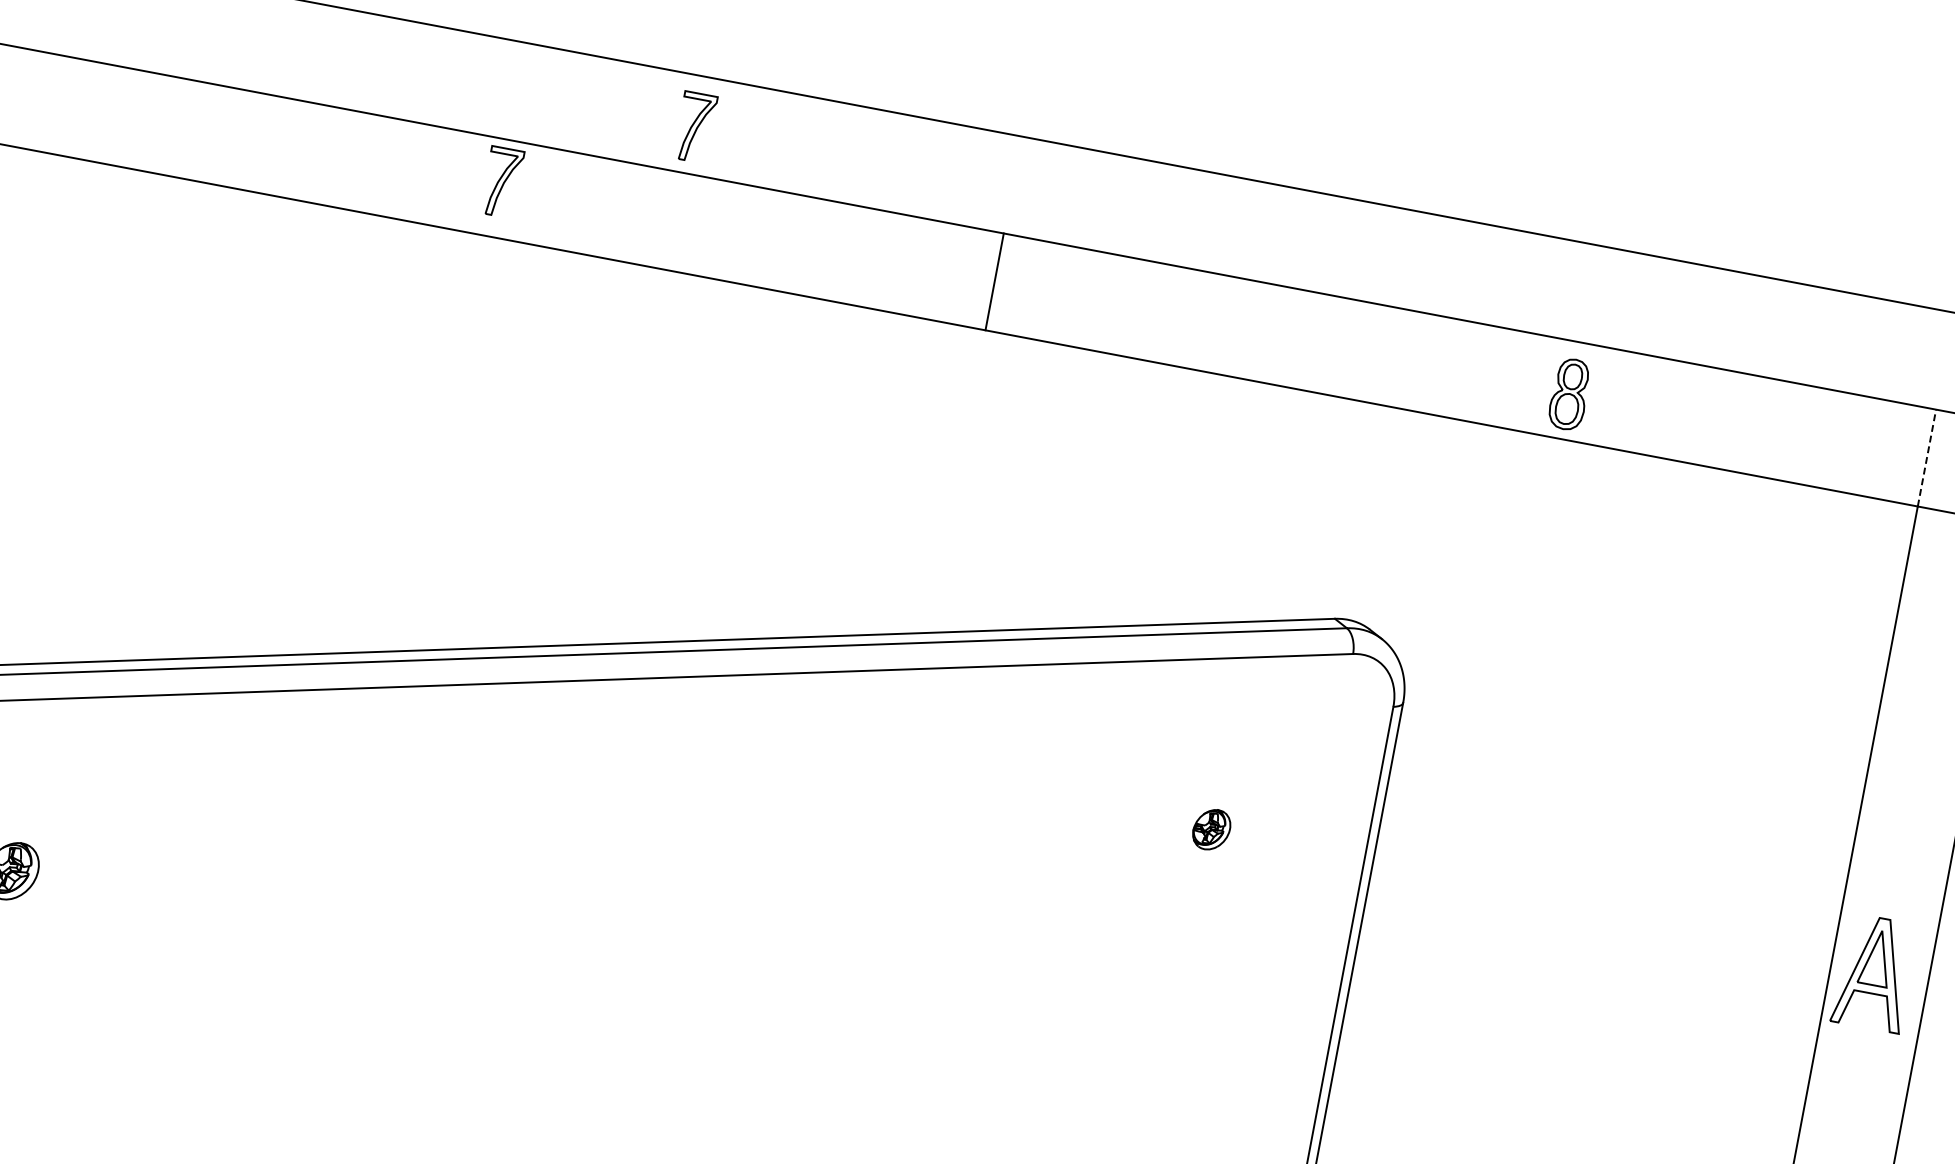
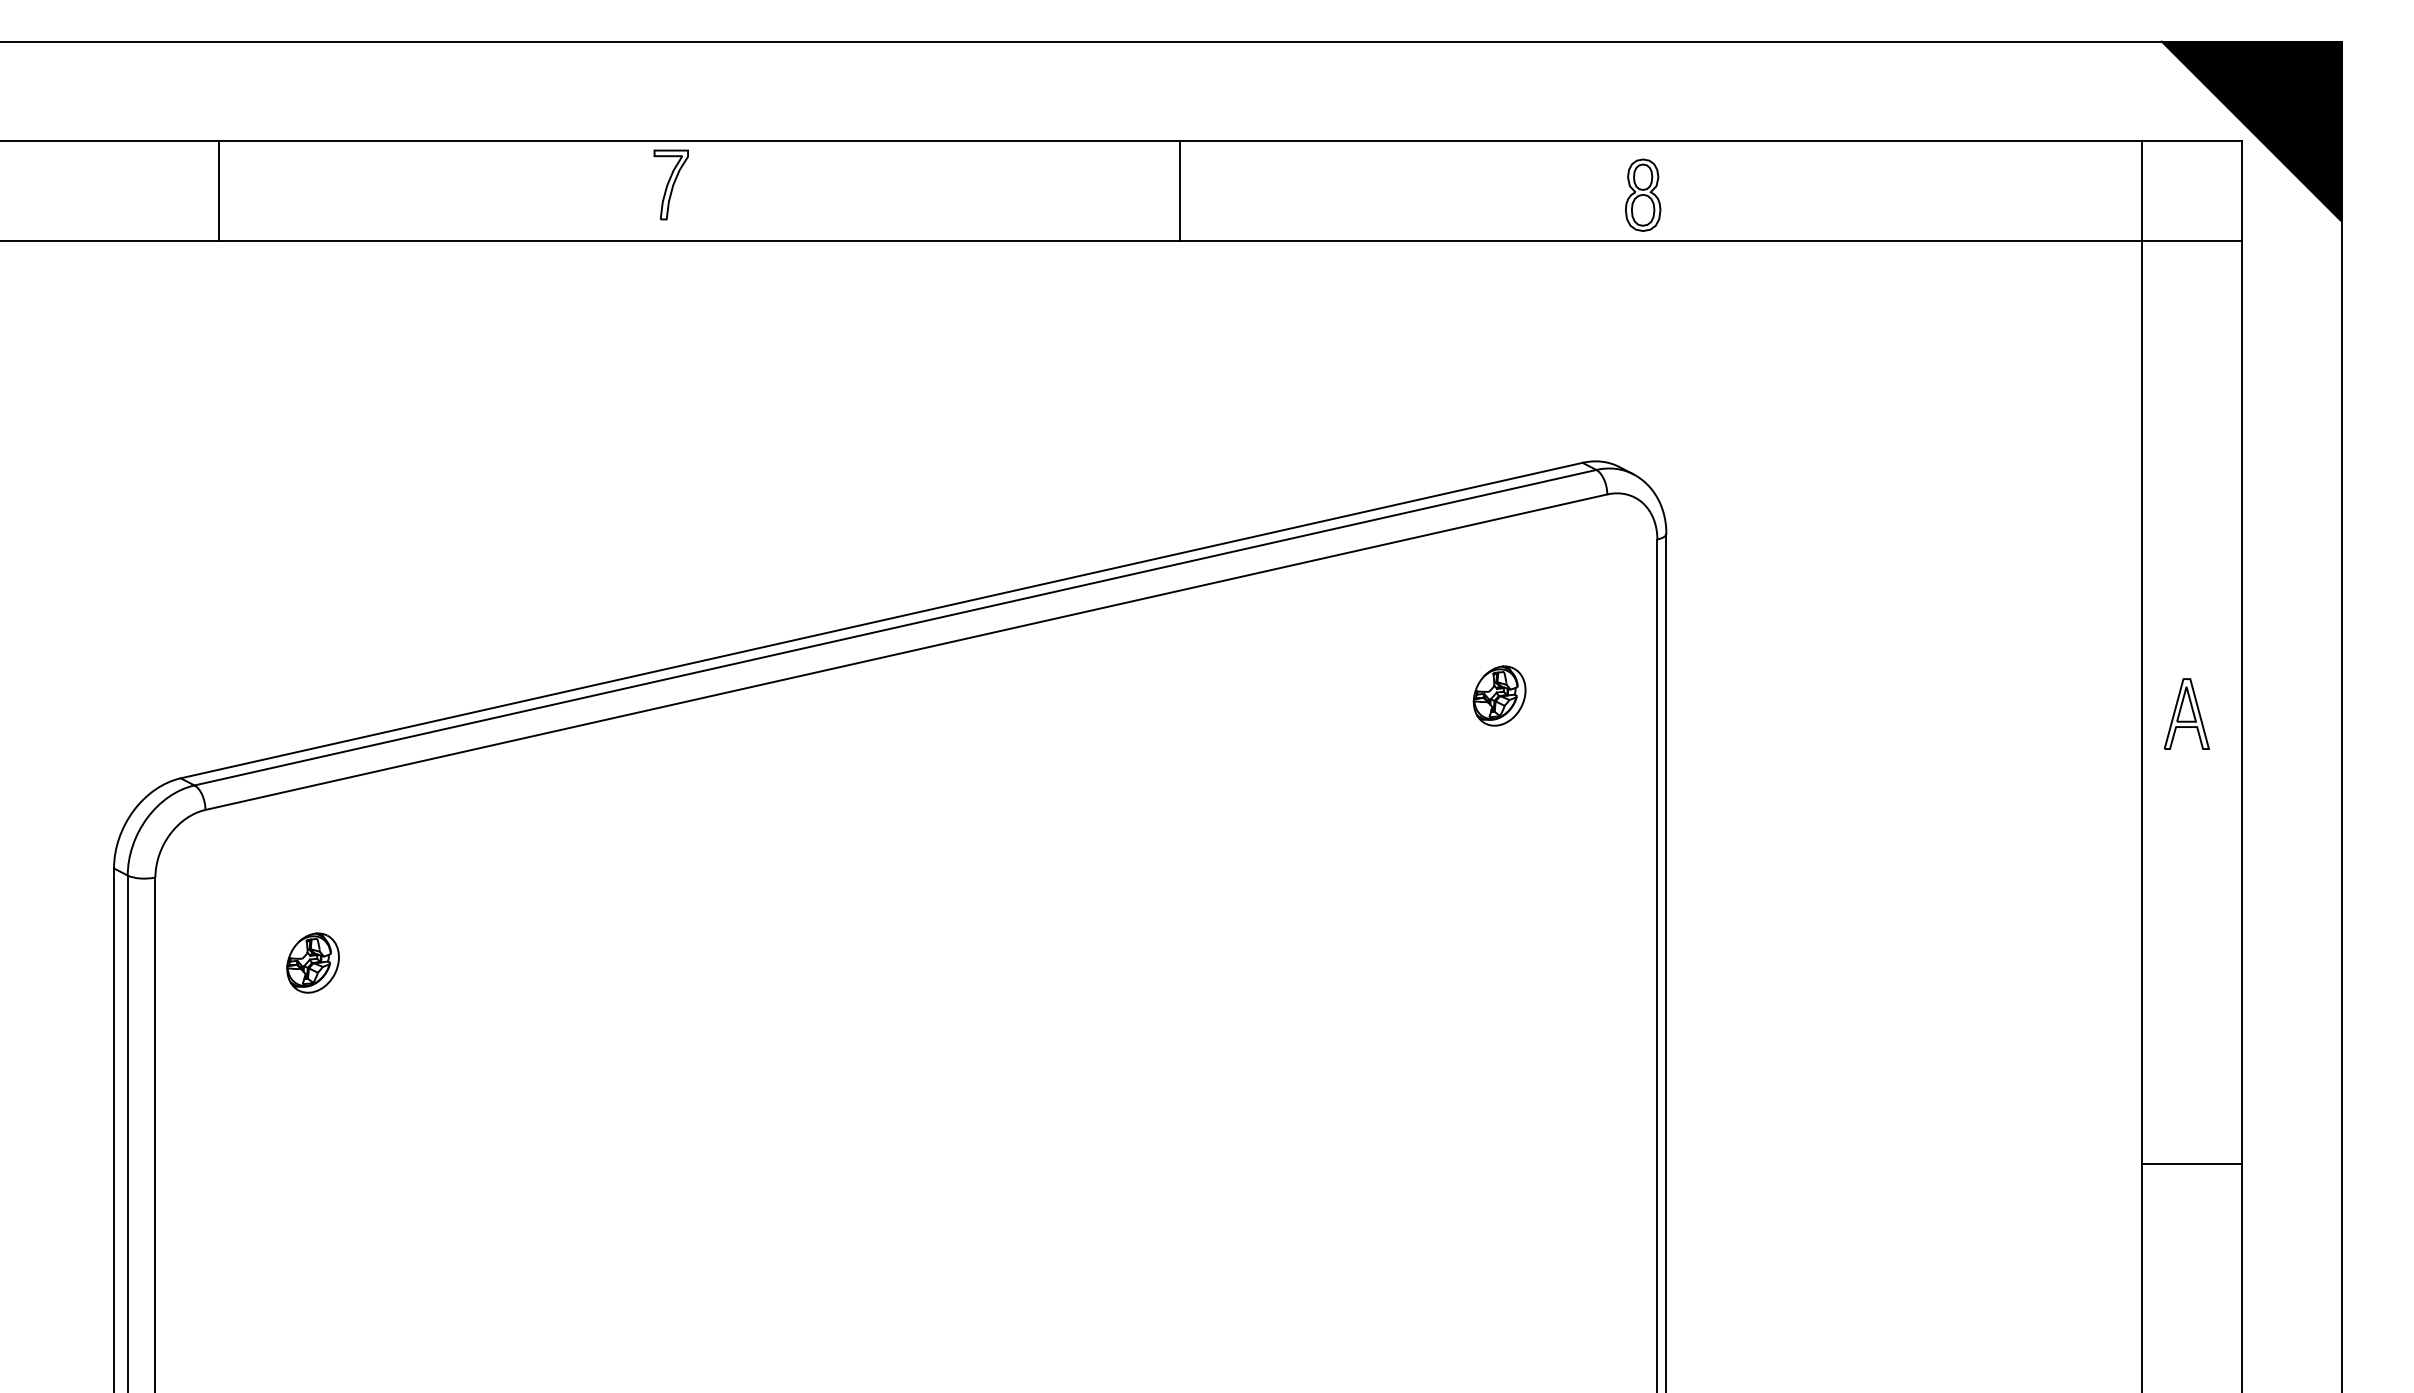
line: (62, 105) -> (219, 191), added
part: (694, 126) -> (852, 93), removed
part: (1570, 393) -> (1643, 194), moved
line: (1926, 458) -> (2141, 191), dashed -> solid
part: (1211, 829) -> (1499, 695), size x1.43
part: (1874, 972) -> (2186, 713), size x0.62

